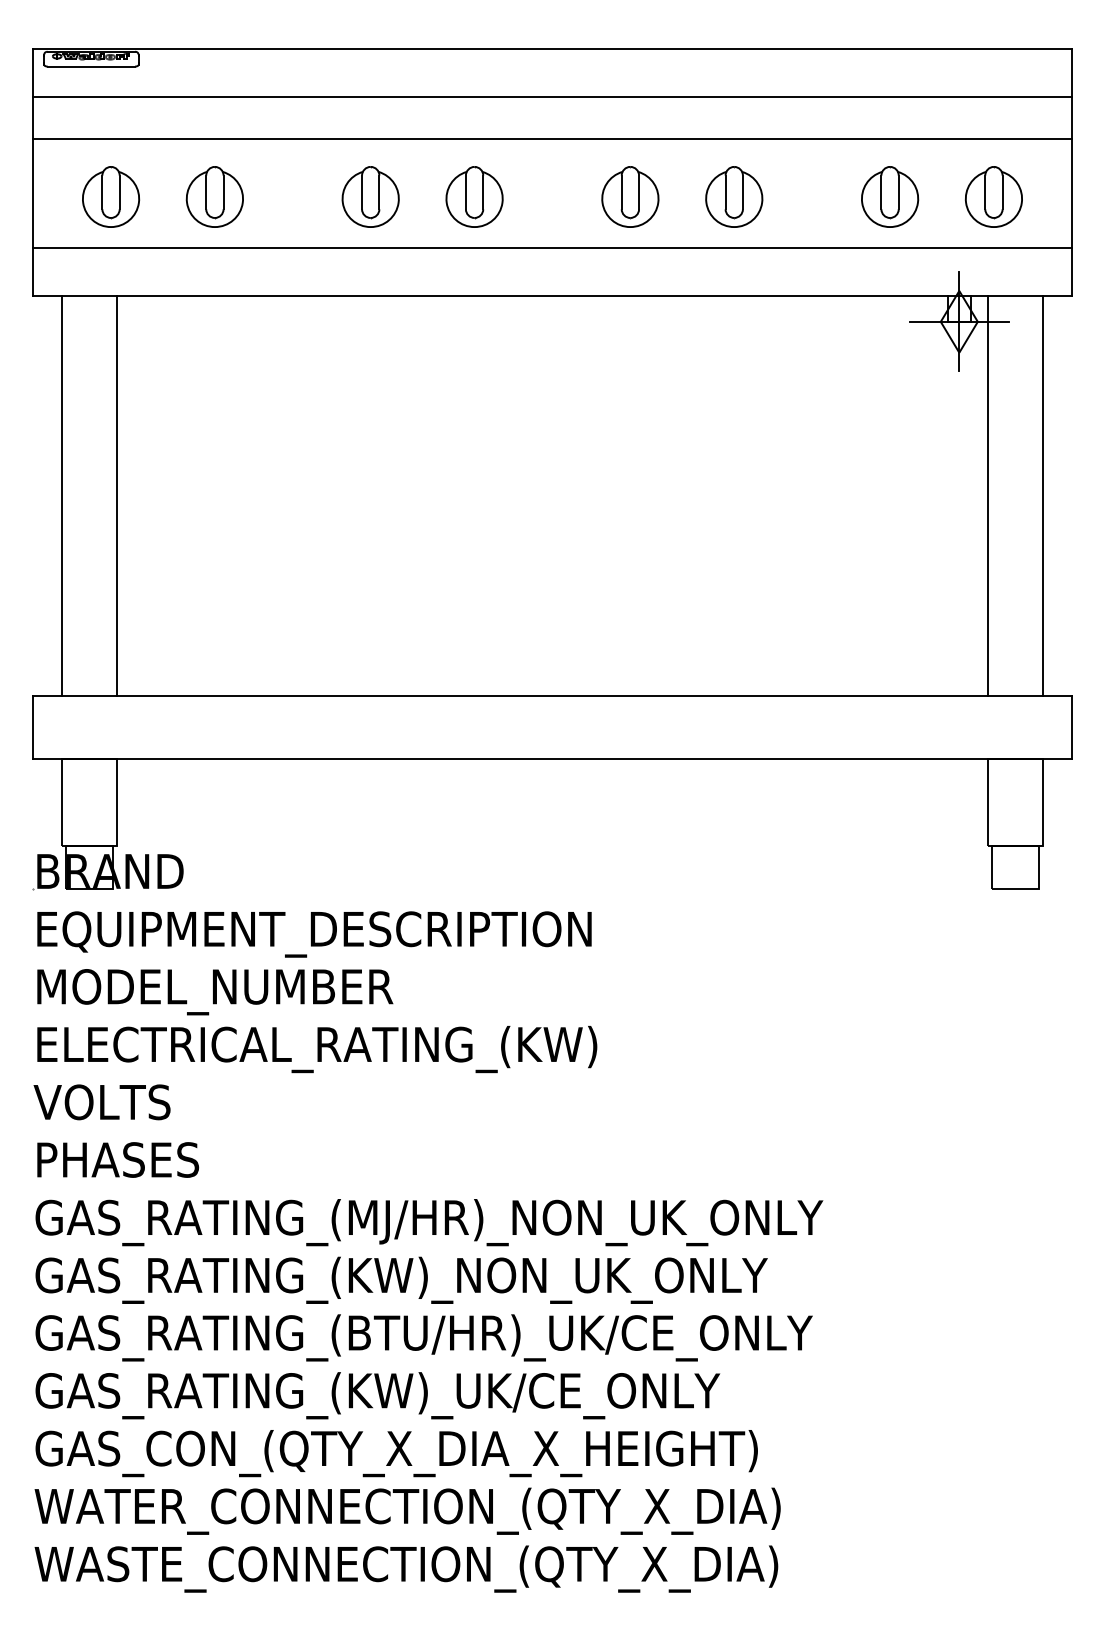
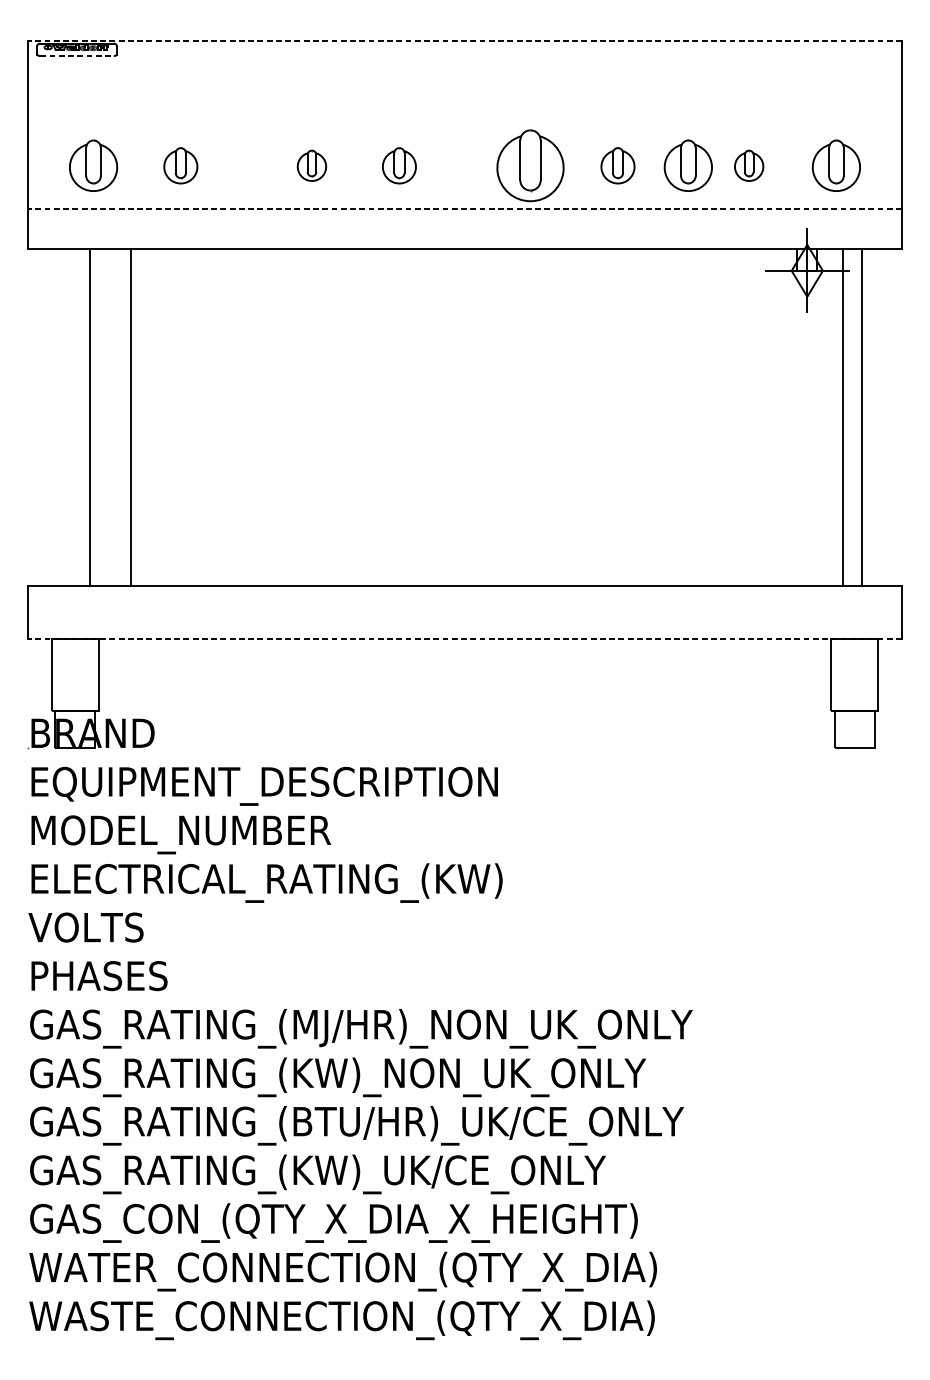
line: (552, 49) -> (465, 41), solid -> dashed
line: (91, 66) -> (77, 56), solid -> dashed
line: (552, 96) -> (465, 81), removed
line: (552, 139) -> (465, 117), removed
part: (214, 196) -> (180, 165), size x0.7
part: (370, 196) -> (311, 165), size x0.6
part: (474, 196) -> (399, 165), size x0.7
part: (630, 196) -> (530, 165), size x1.4
part: (734, 196) -> (618, 165), size x0.7
part: (817, 196) -> (687, 165), added
part: (890, 196) -> (749, 165), size x0.6
line: (552, 248) -> (465, 209), solid -> dashed
line: (61, 495) -> (89, 416), moved
line: (116, 495) -> (130, 416), moved
line: (988, 495) -> (862, 416), moved
line: (1043, 495) -> (843, 416), moved
line: (552, 758) -> (465, 638), solid -> dashed

